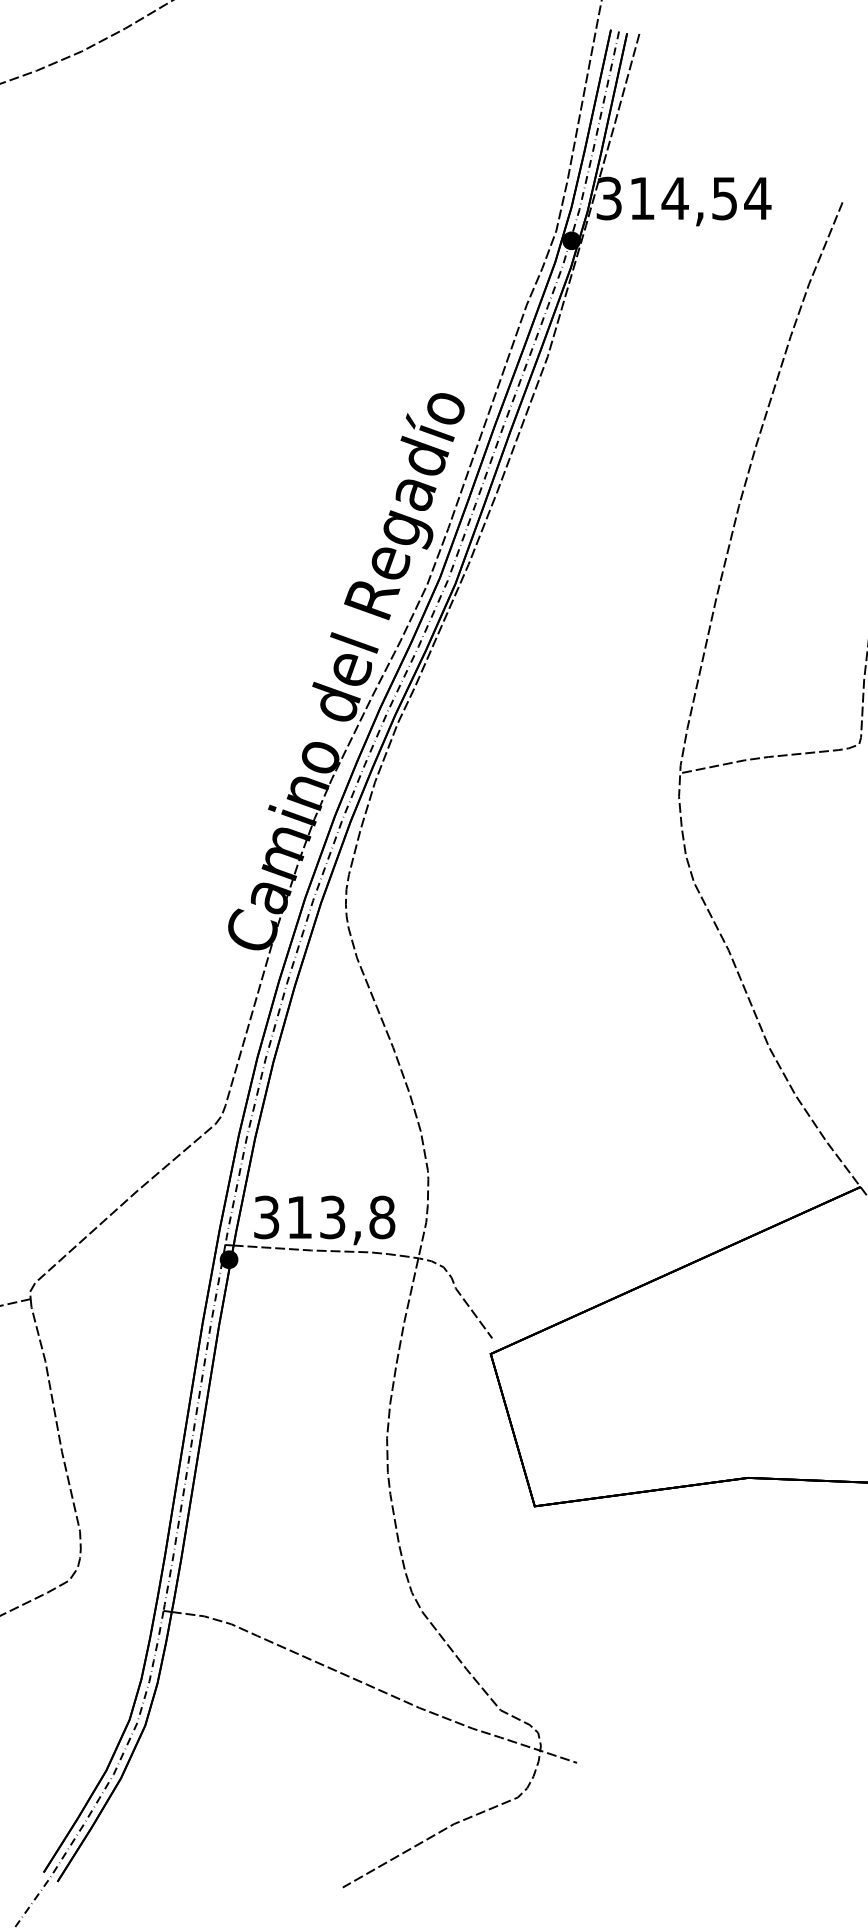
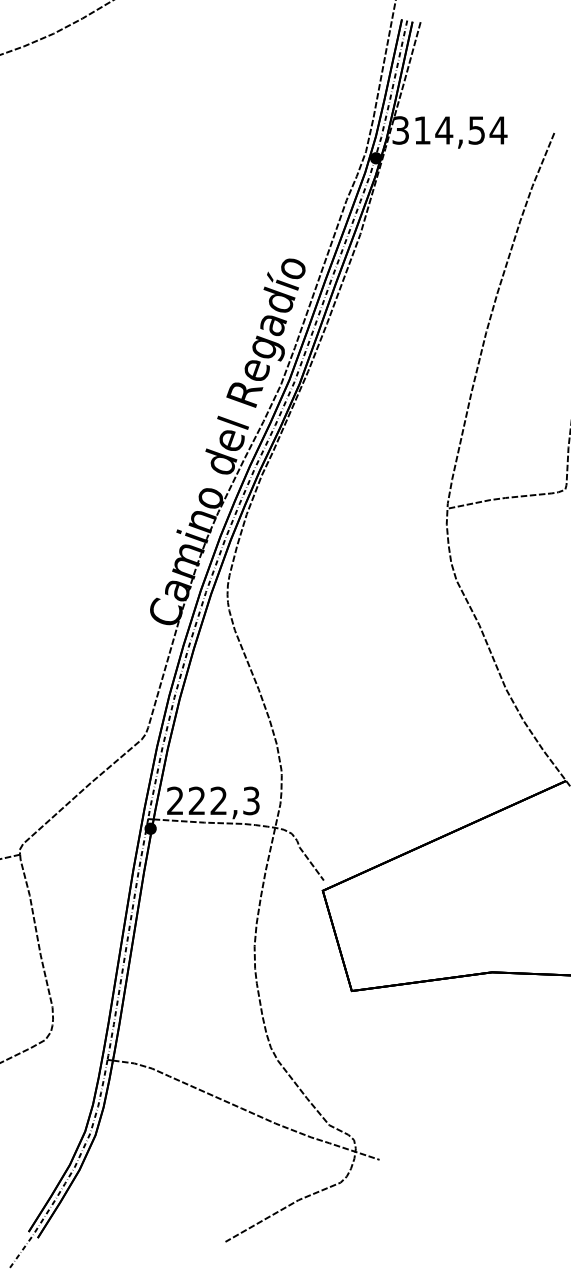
text: (324, 1216) -> (213, 800), 313,8 -> 222,3

